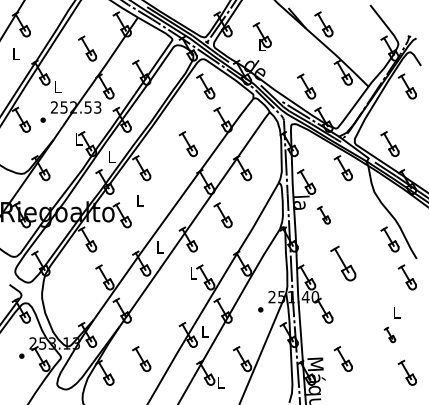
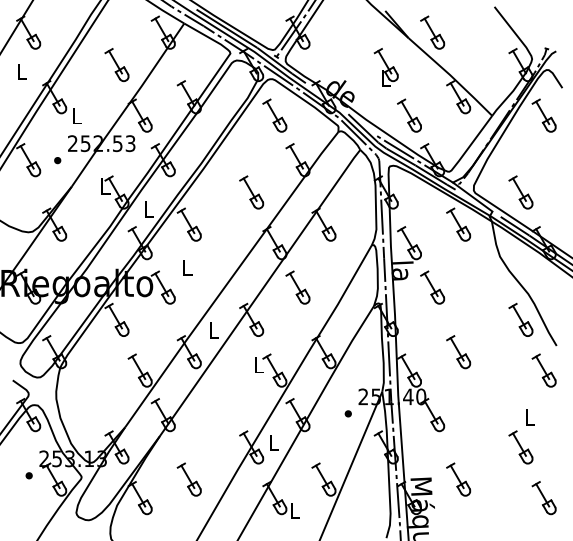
part: (261, 37) -> (385, 67), moved
part: (323, 215) -> (432, 287), size x1.43
part: (343, 263) -> (458, 352), size x0.71
part: (389, 335) -> (520, 447), size x1.67

